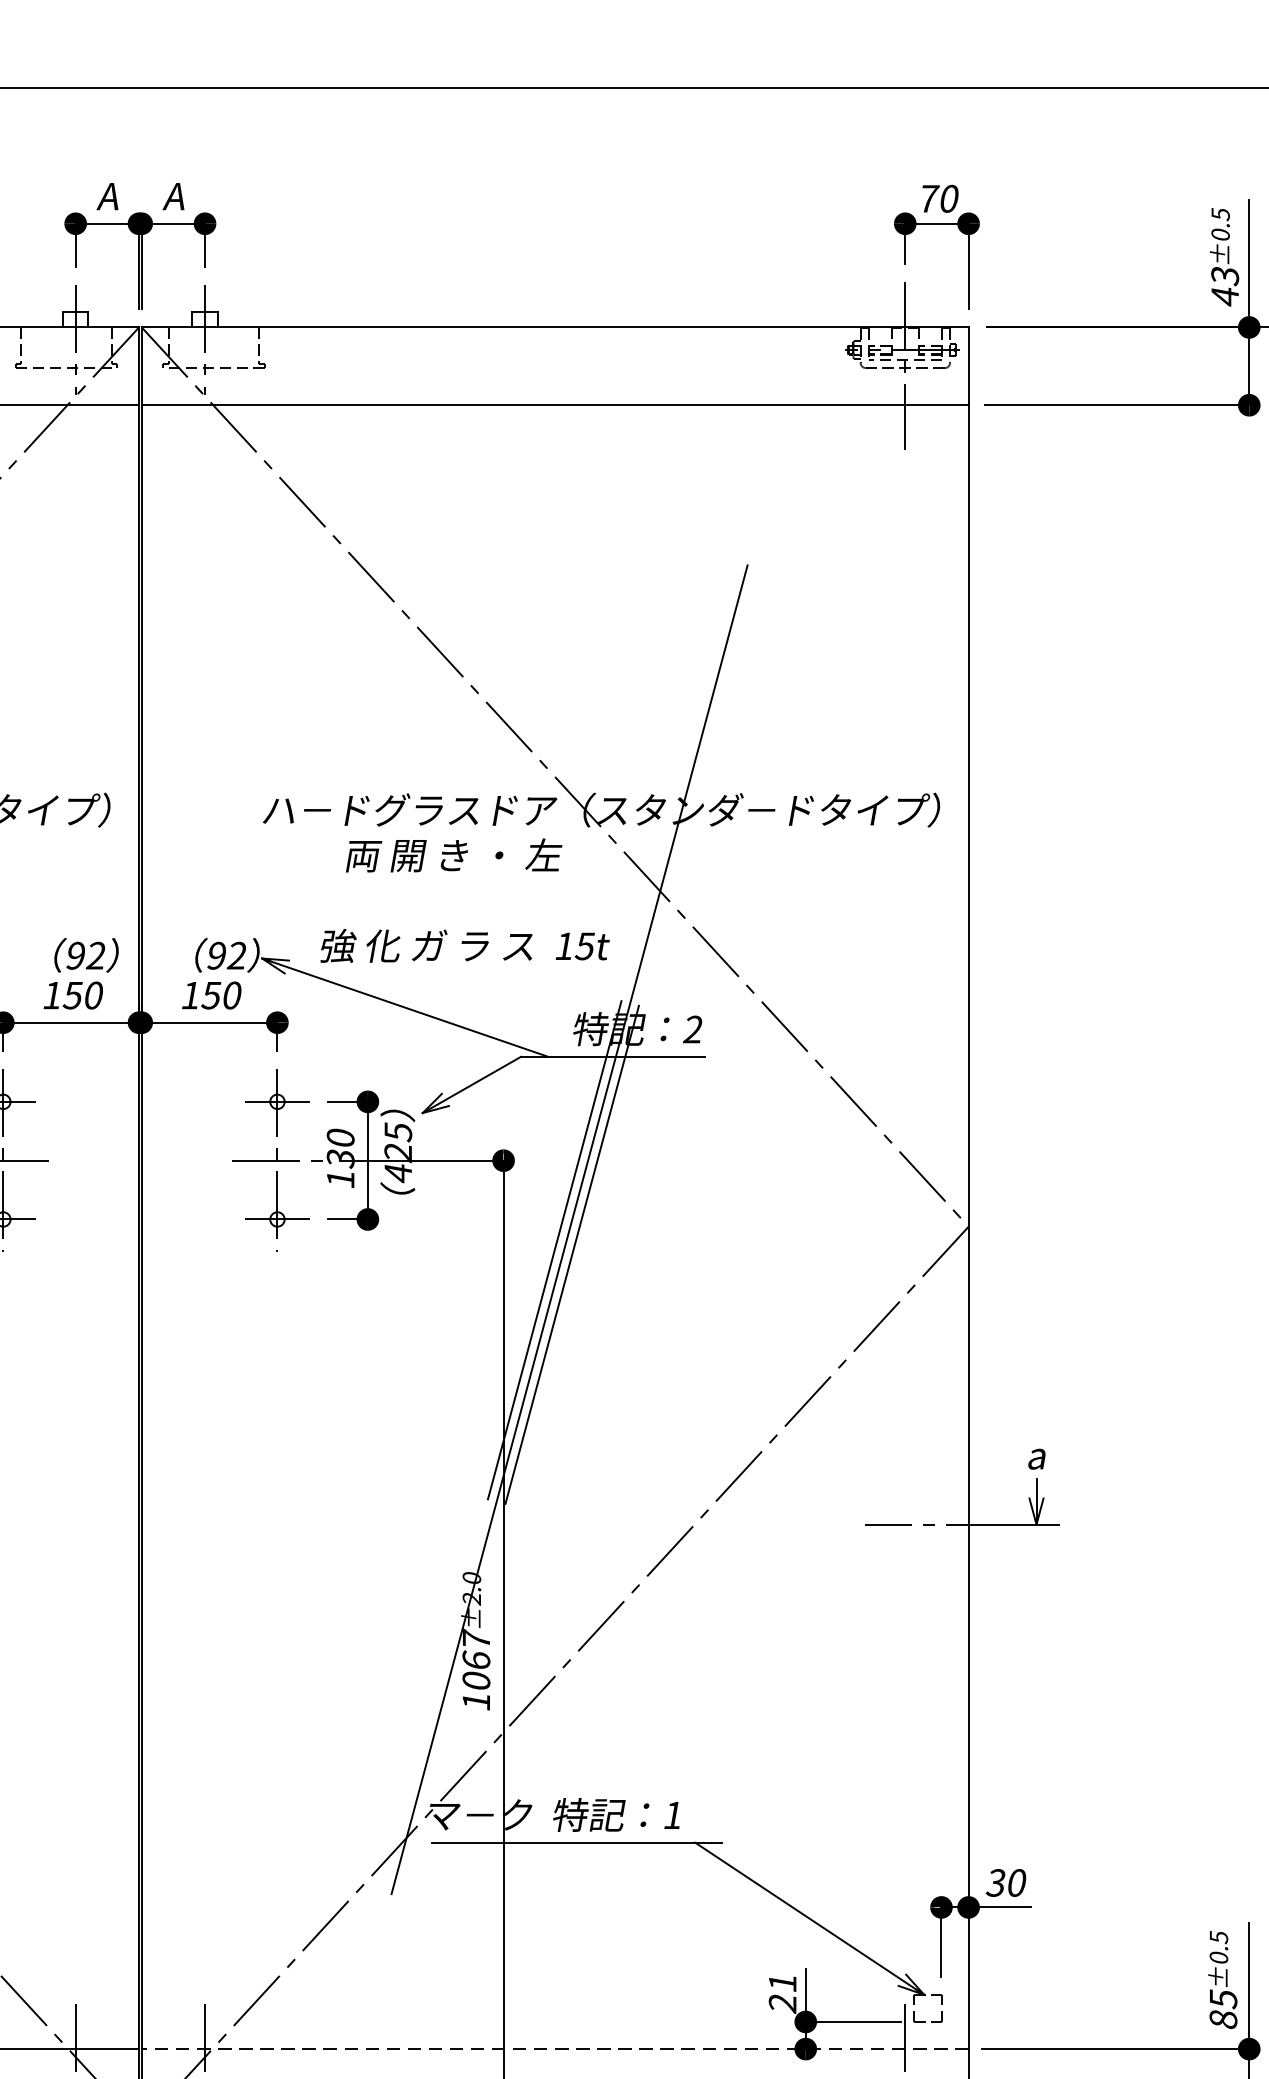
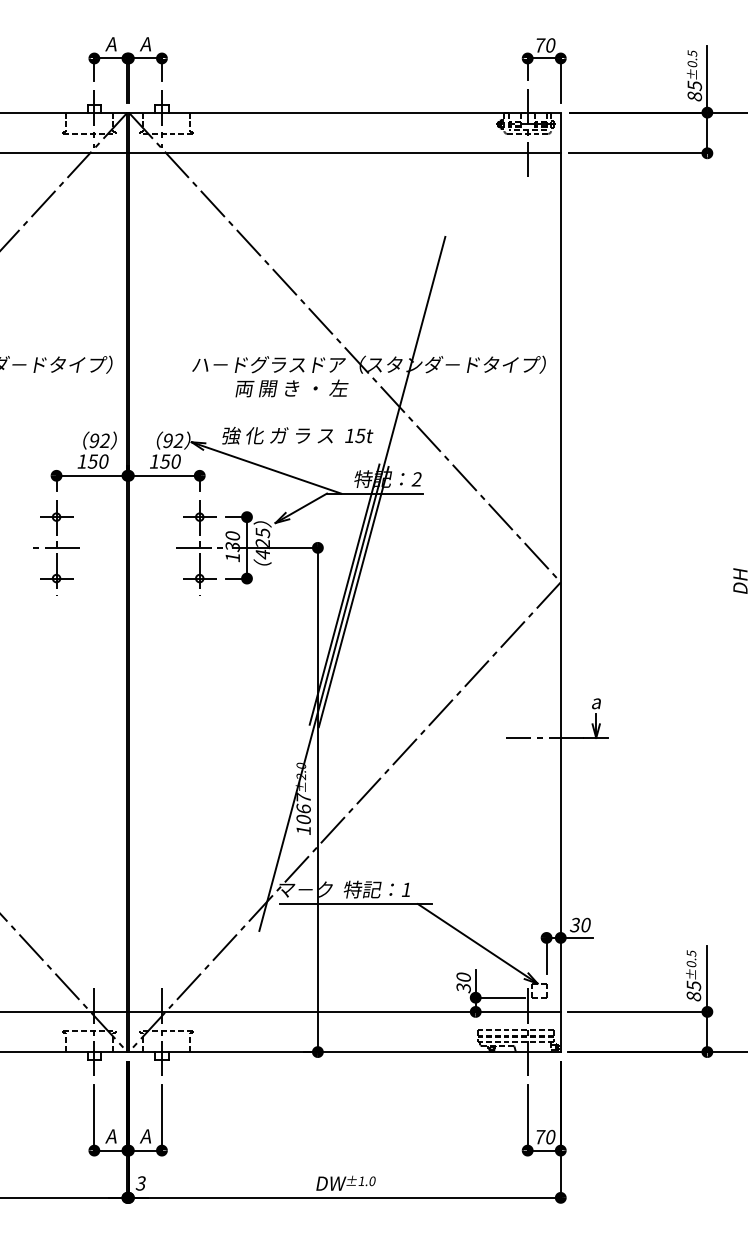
text: (1224, 285) -> (694, 90), 43 -> 85
text: (782, 1992) -> (463, 982), 21 -> 30
line: (554, 2048) -> (344, 1011), dashed -> solid

